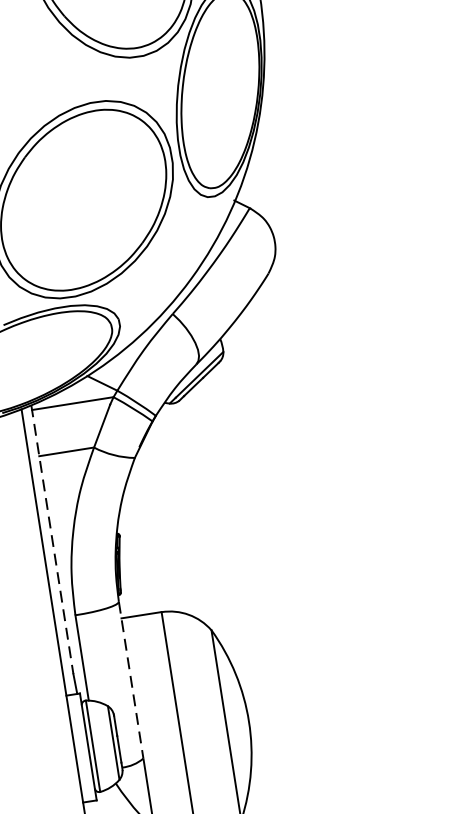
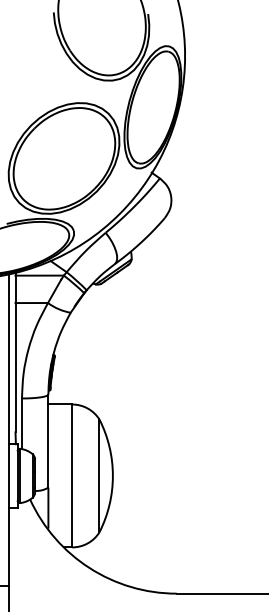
line: (52, 539) -> (15, 352), dashed -> solid
line: (131, 680) -> (48, 441), dashed -> solid

